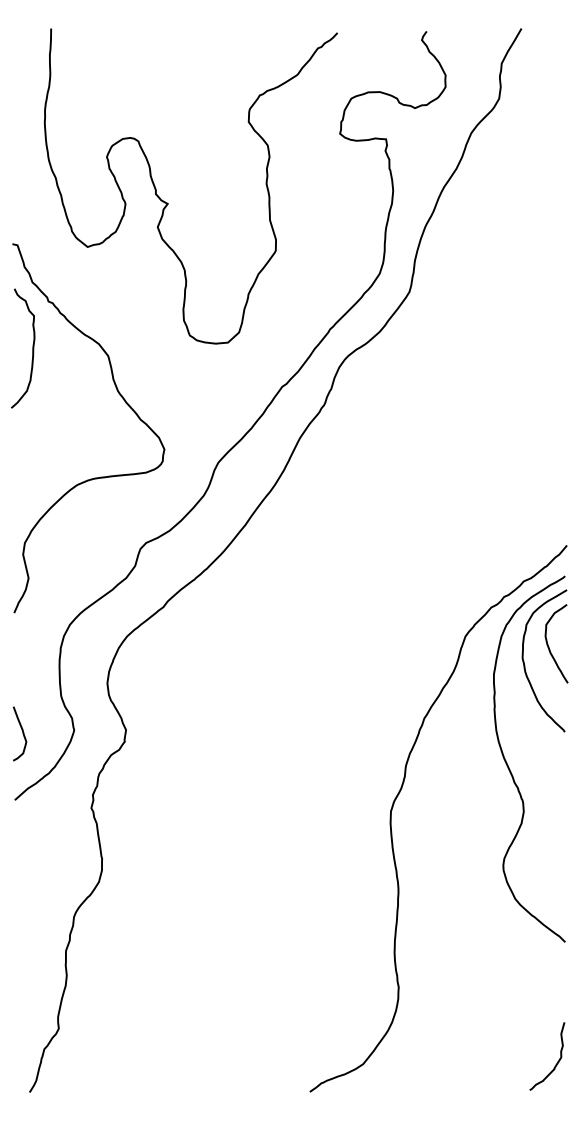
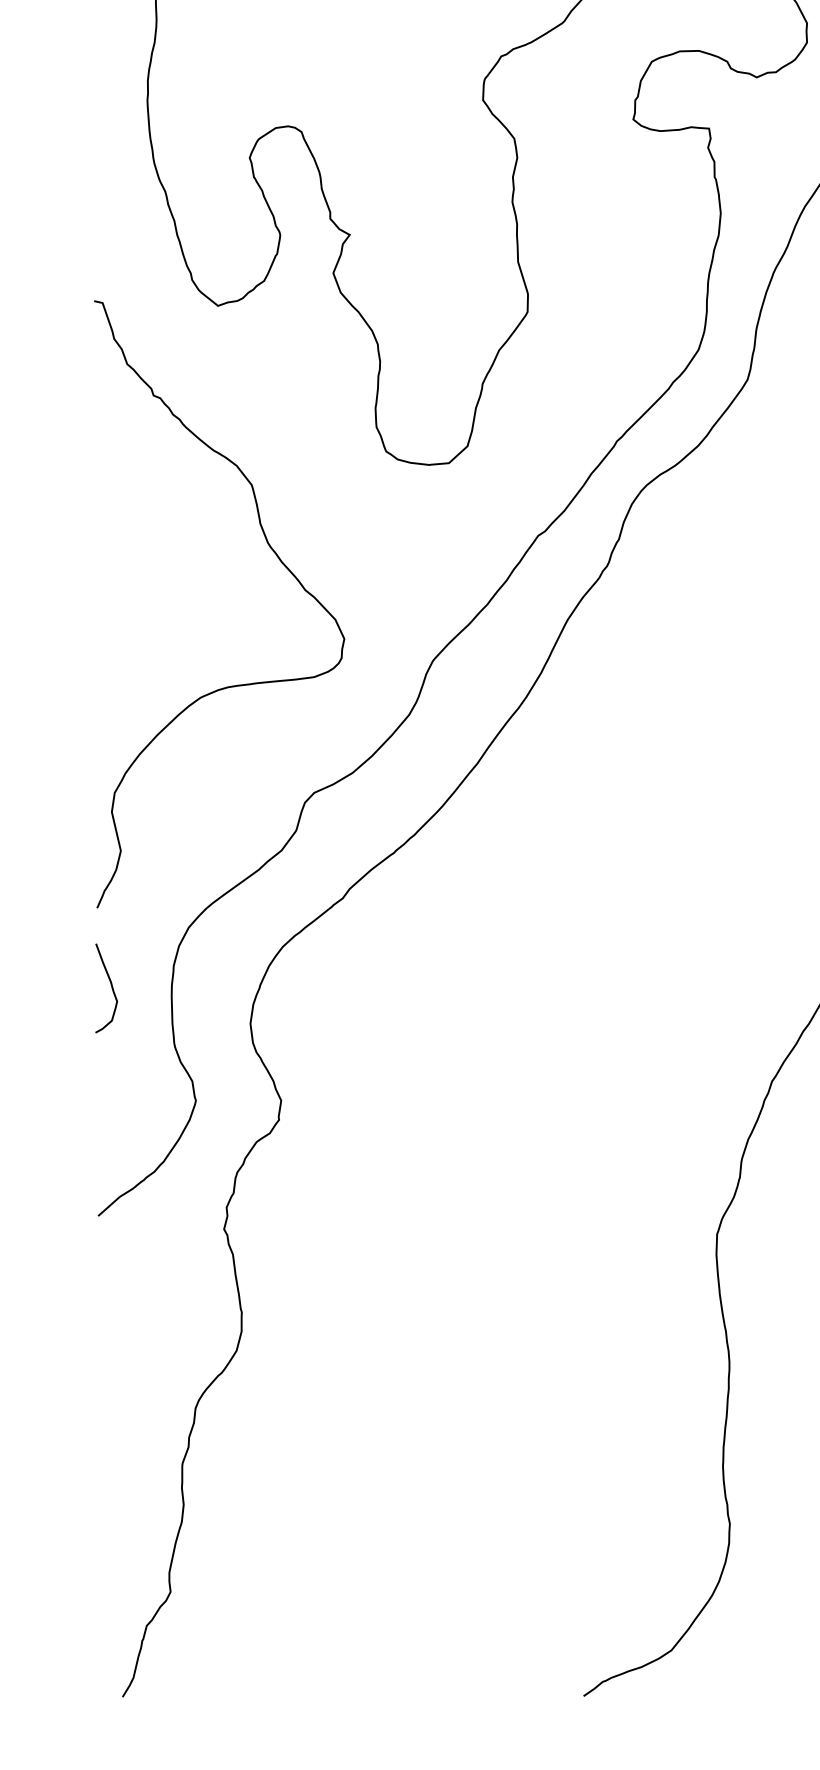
curve: (32, 348) -> (127, 472), removed
curve: (22, 733) -> (110, 987), moved

